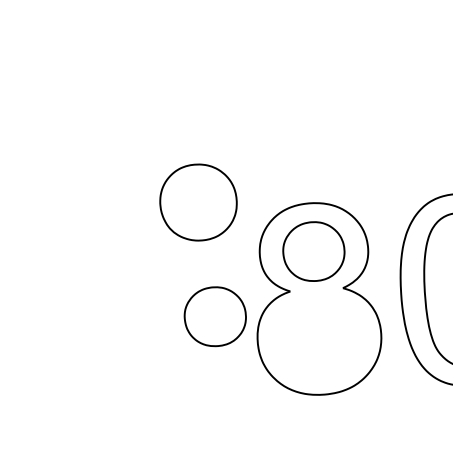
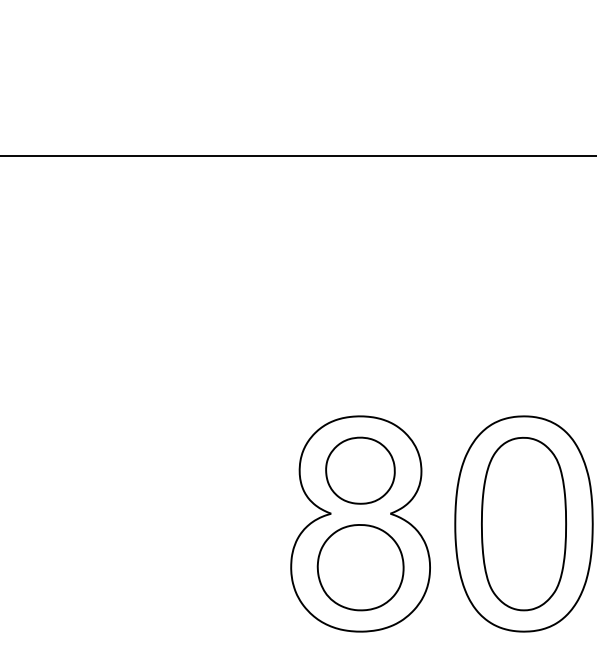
part: (198, 202) -> (360, 567), moved
part: (215, 316) -> (245, 536), removed

